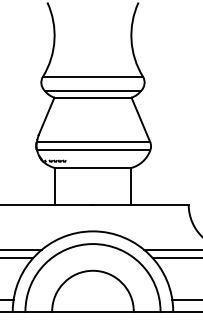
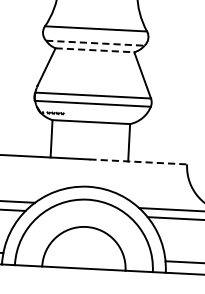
line: (93, 90) -> (95, 42), solid -> dashed
line: (93, 97) -> (95, 50), solid -> dashed
line: (140, 204) -> (137, 161), solid -> dashed

